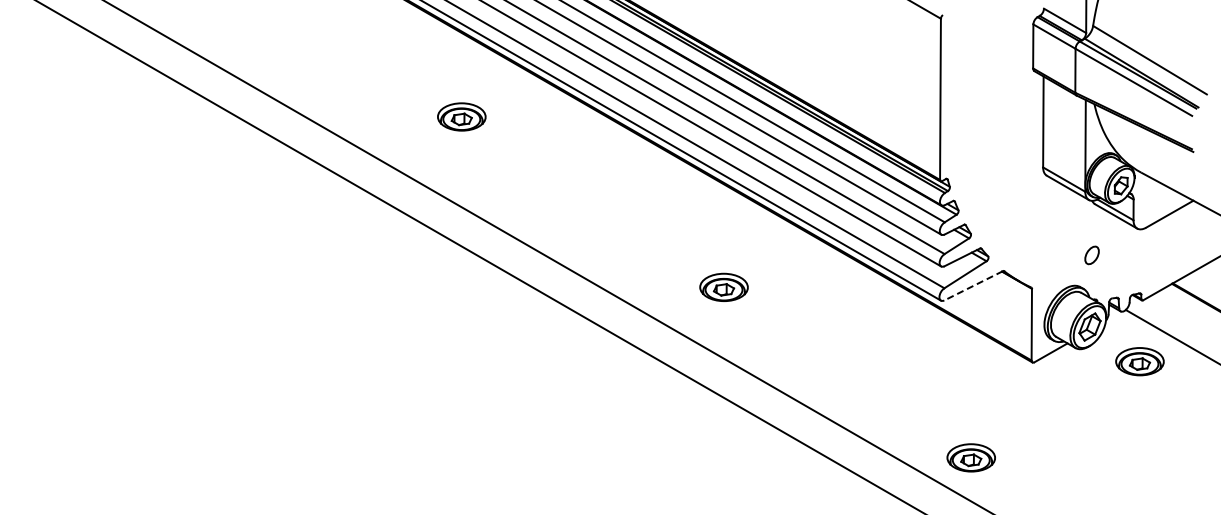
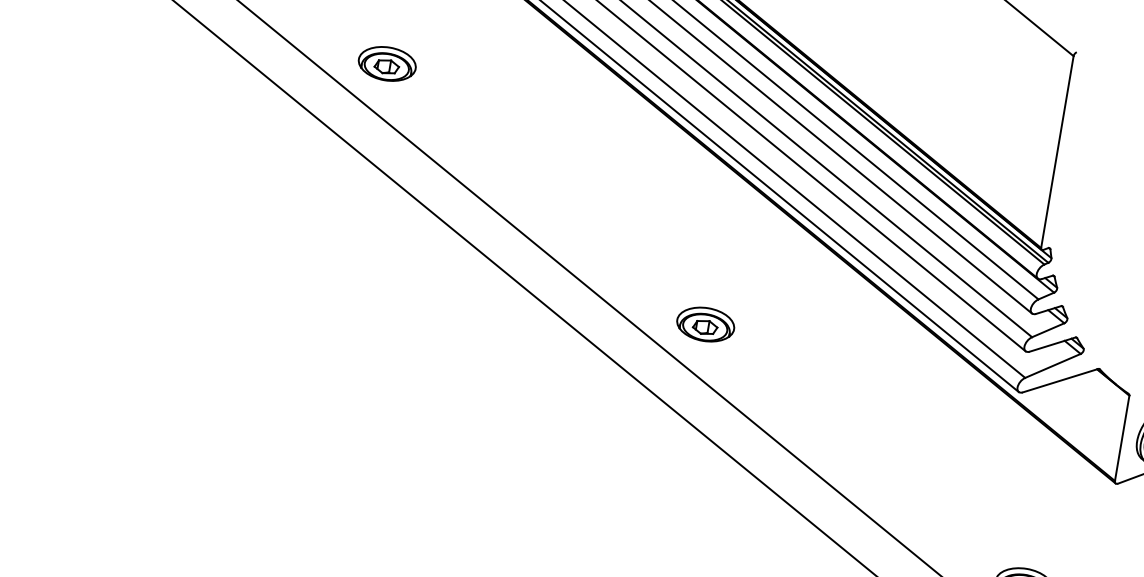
part: (461, 116) -> (387, 63), moved
line: (973, 285) -> (1060, 380), dashed -> solid
part: (723, 286) -> (705, 323), moved

